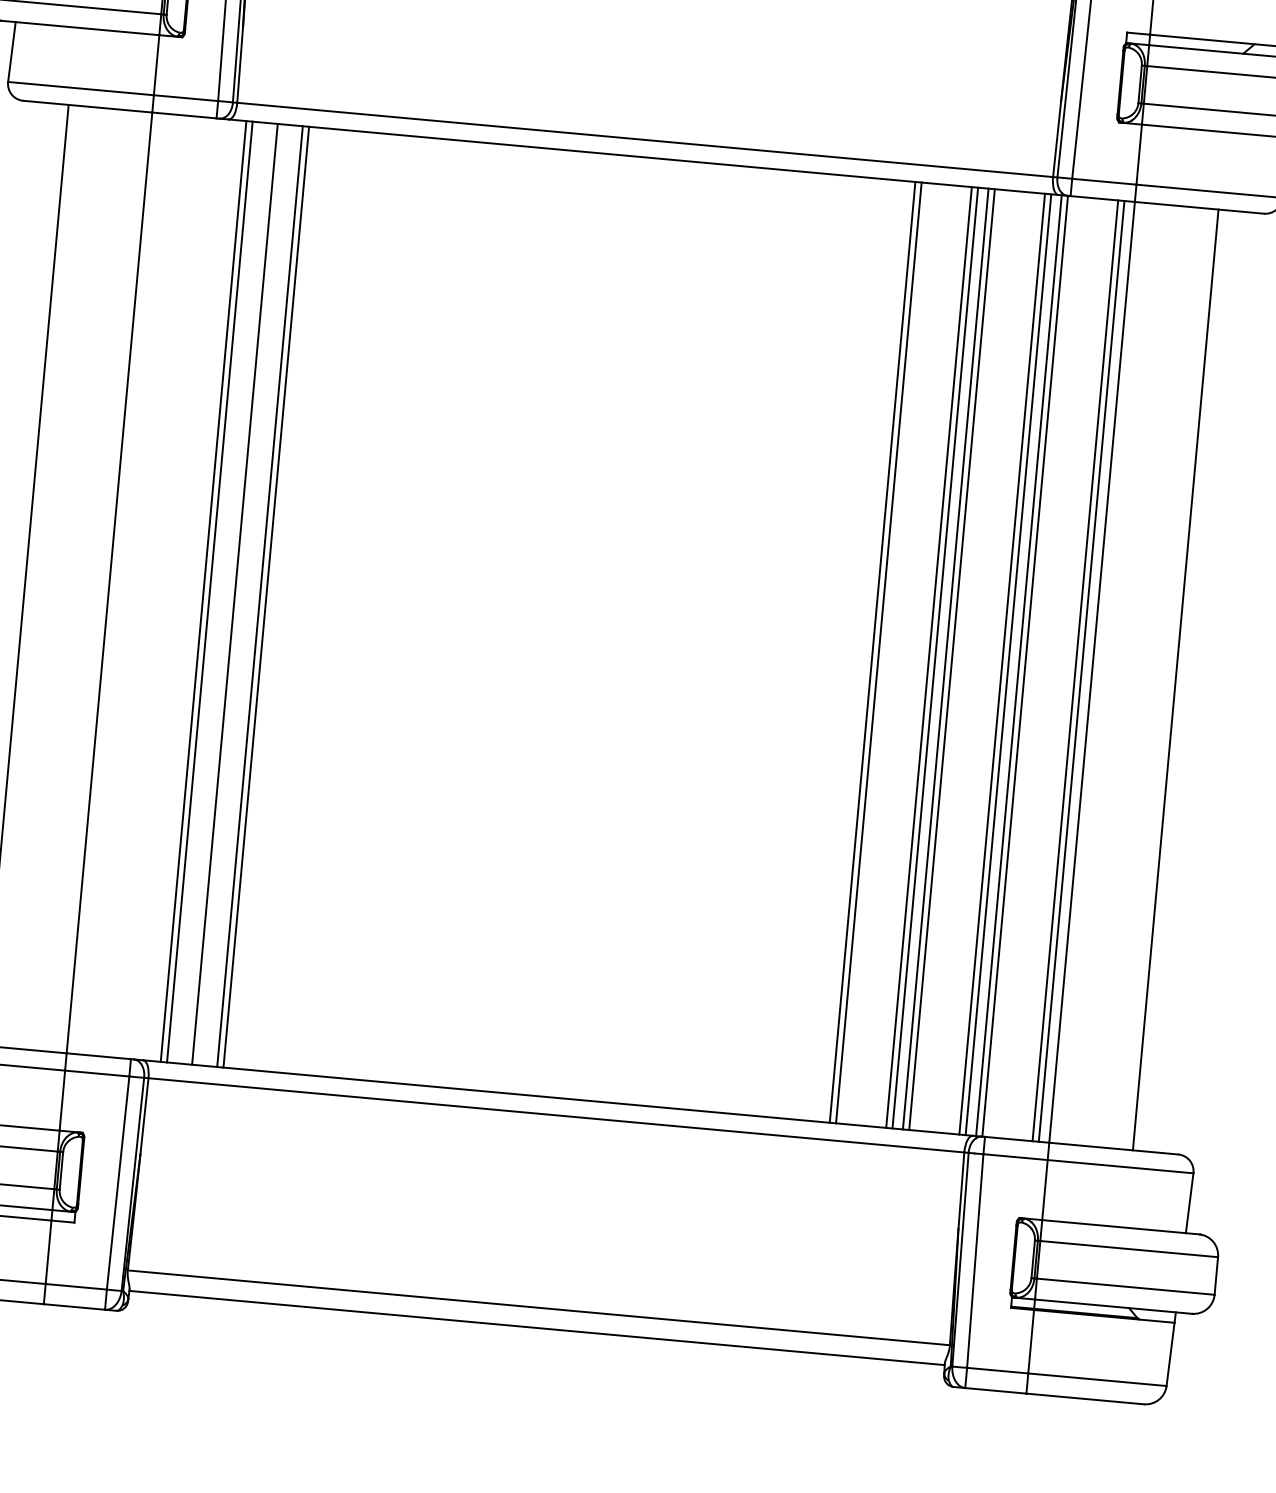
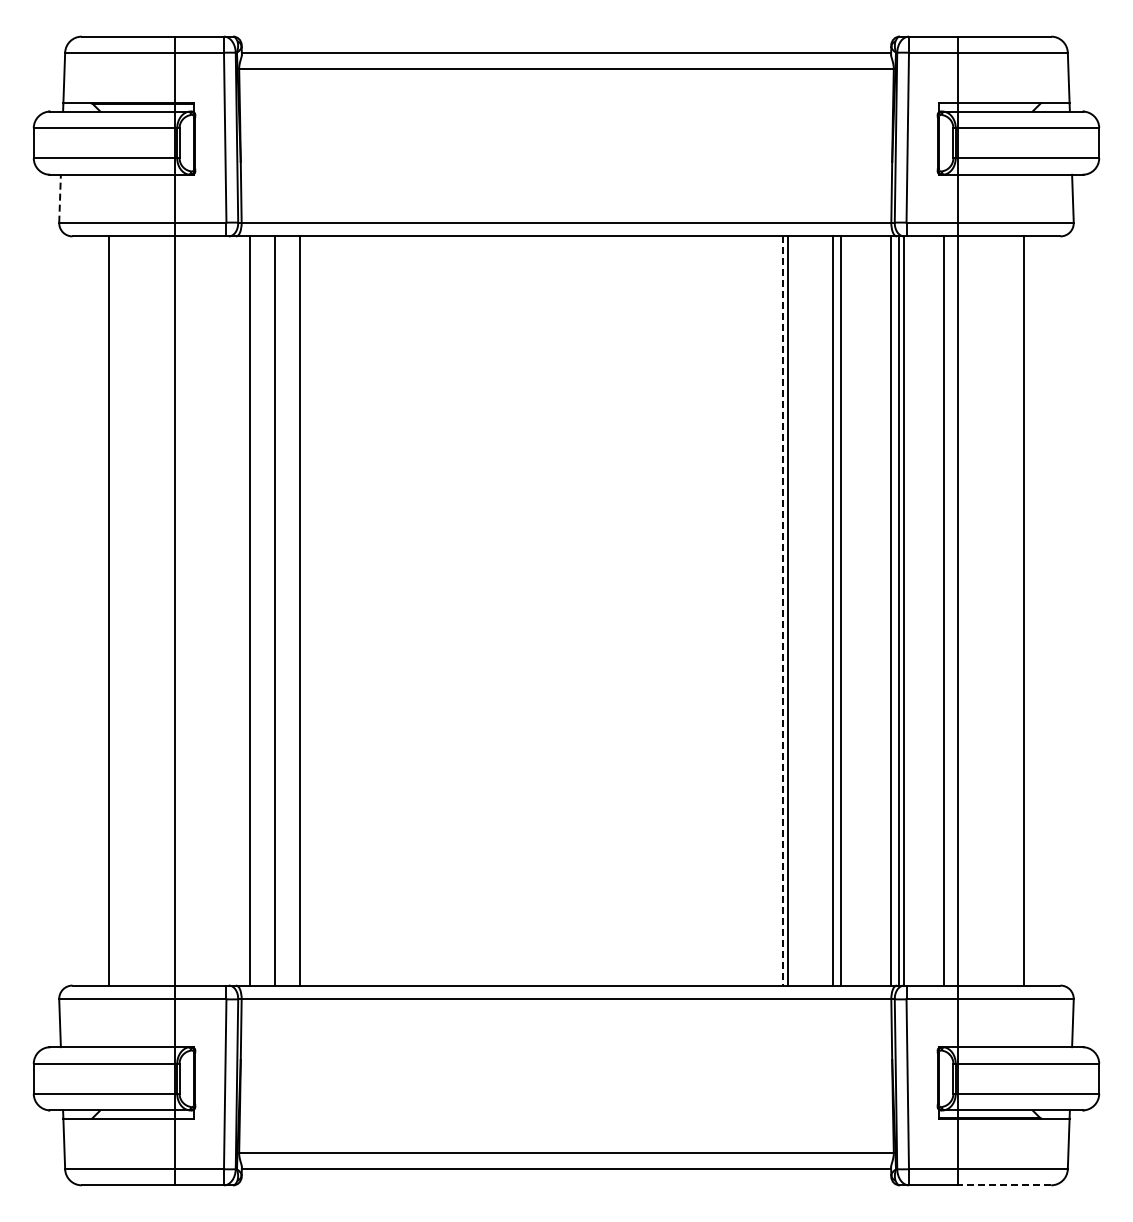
line: (12, 51) -> (60, 198), solid -> dashed
line: (210, 591) -> (255, 610), removed
line: (260, 596) -> (295, 610), removed
line: (872, 651) -> (782, 610), solid -> dashed
line: (928, 656) -> (827, 610), removed
line: (952, 659) -> (846, 610), removed
line: (1002, 663) -> (886, 610), removed
line: (1081, 670) -> (949, 610), removed
line: (1085, 1399) -> (1004, 1185), solid -> dashed

